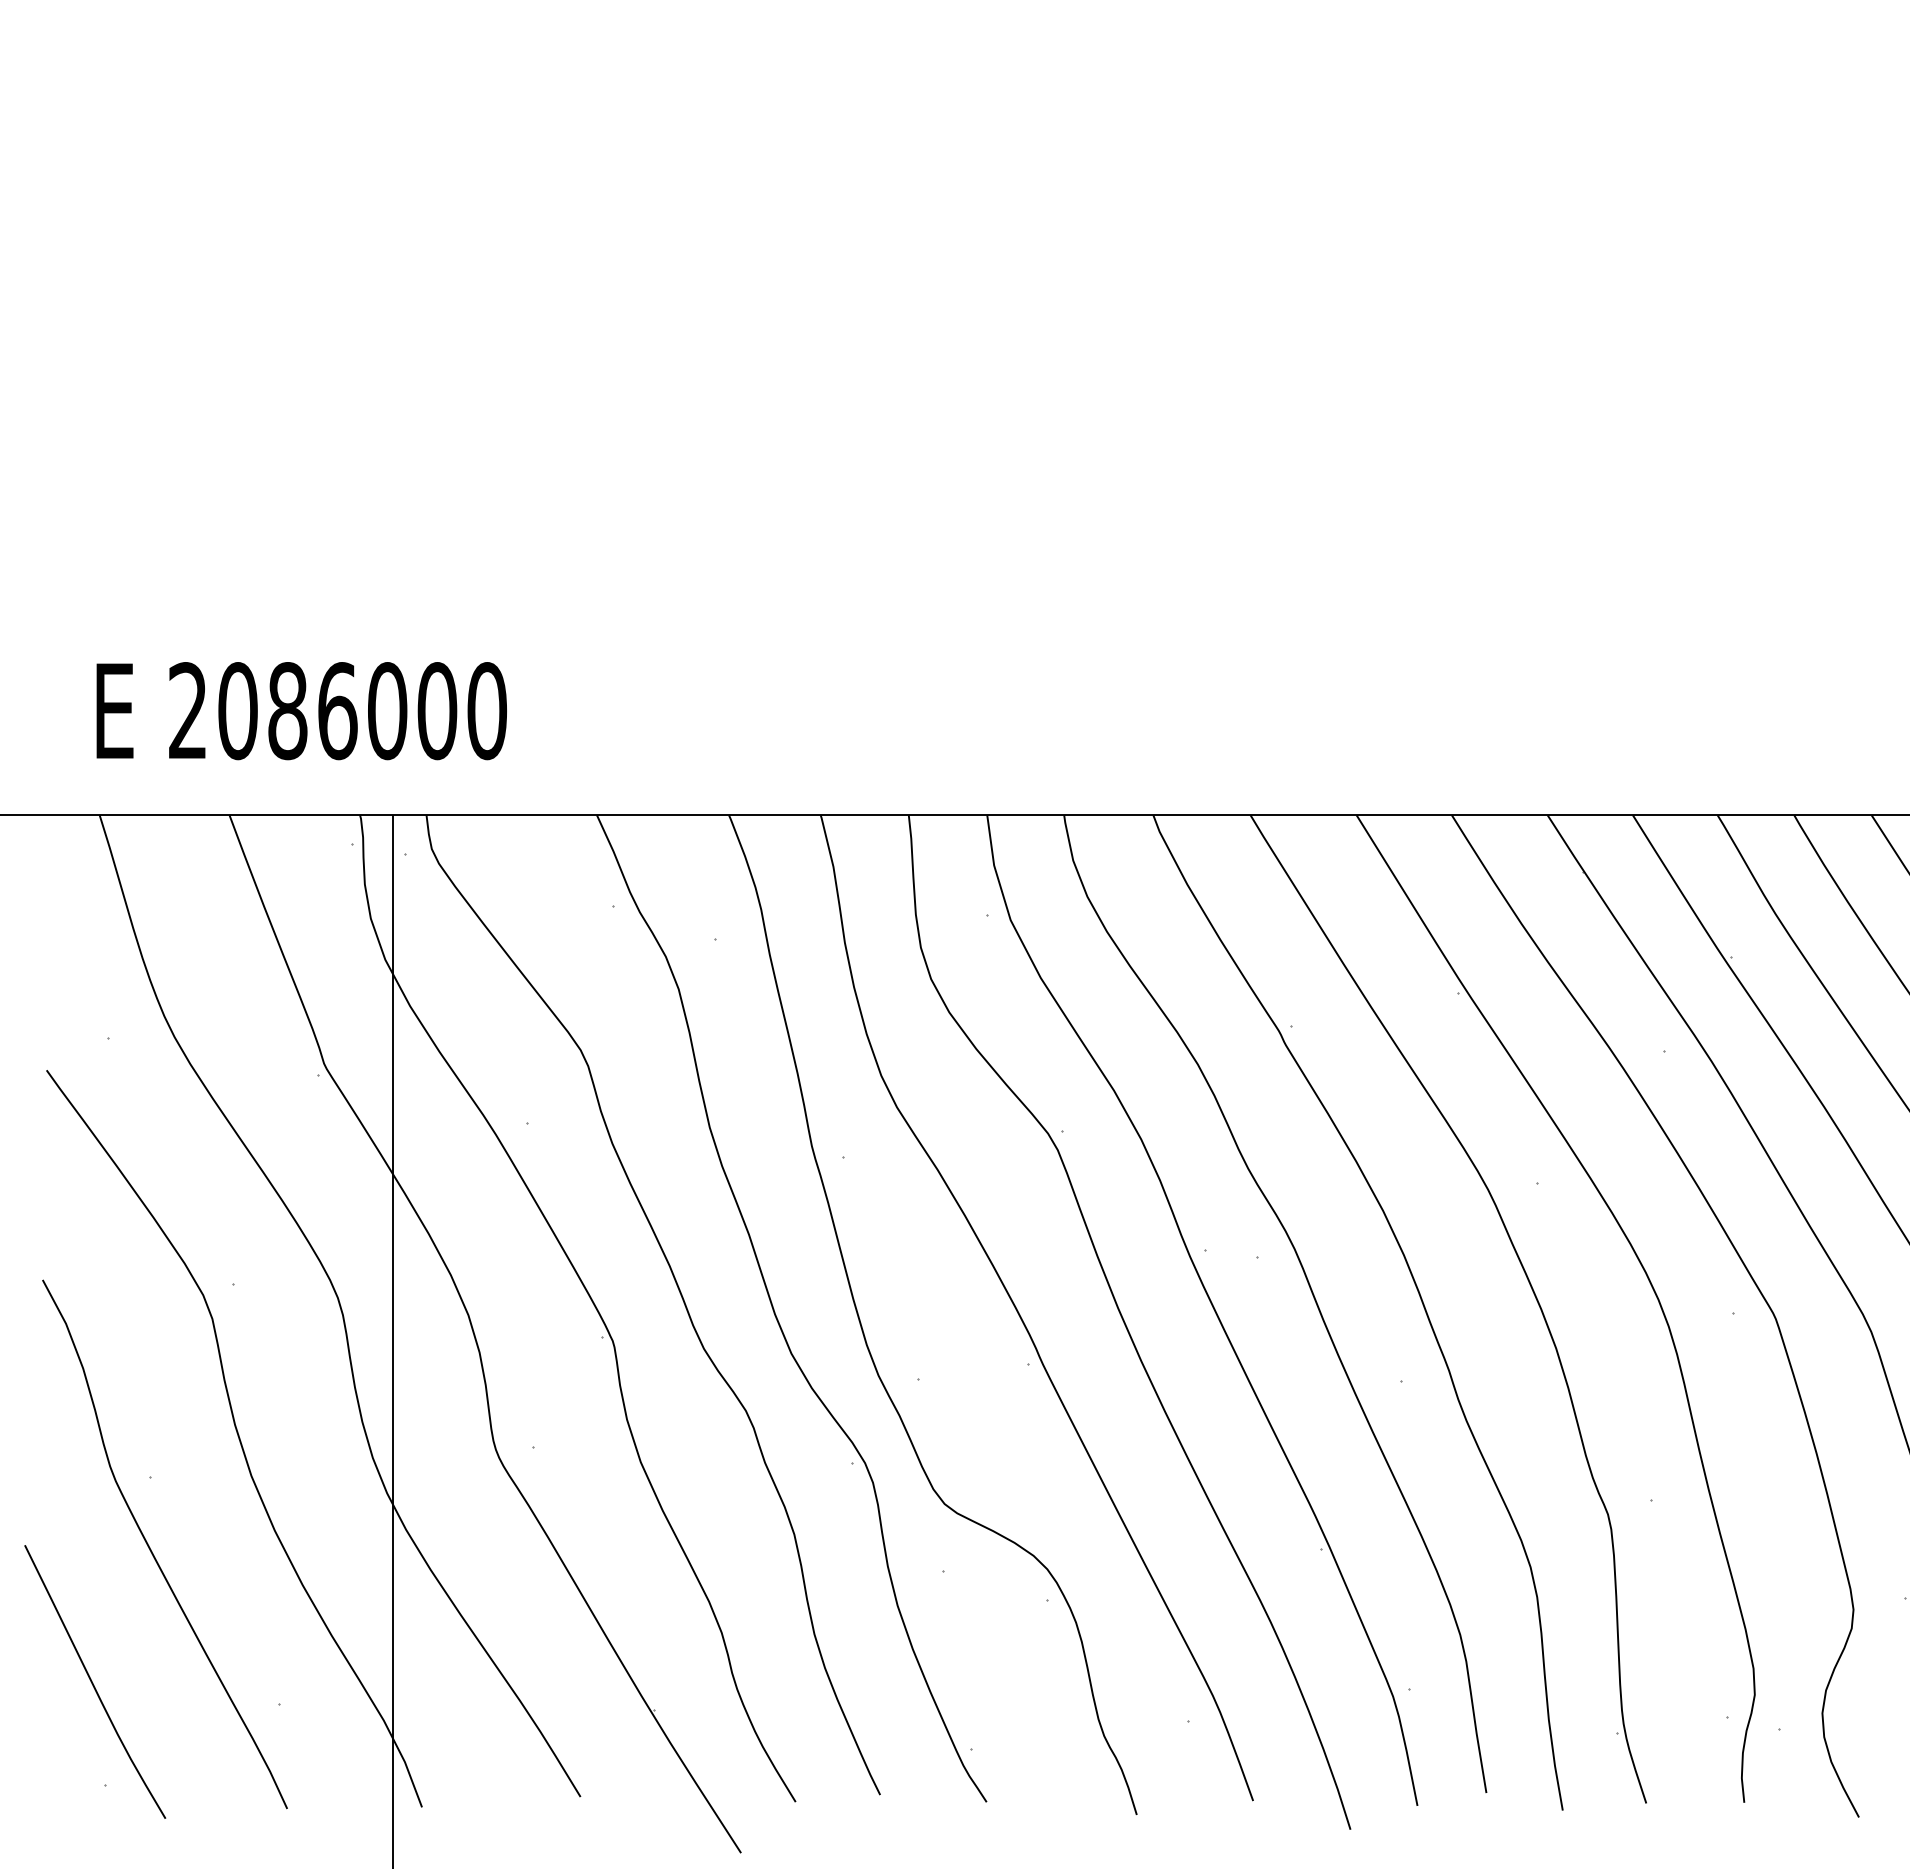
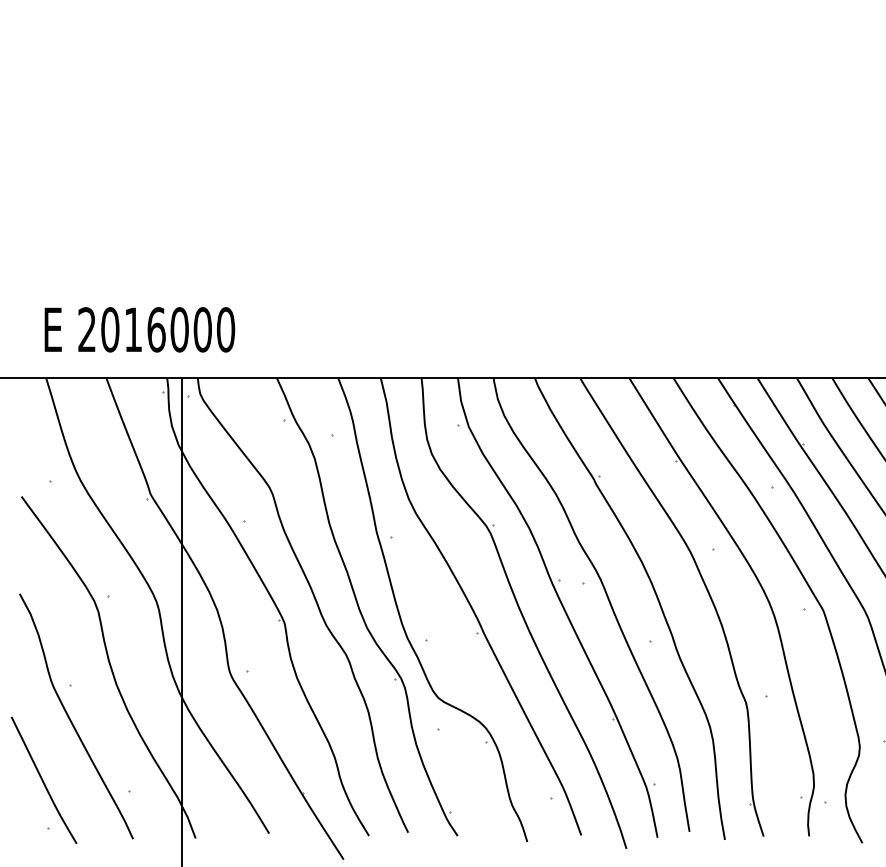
text: (287, 710) -> (133, 329), 2086000 -> 2016000

